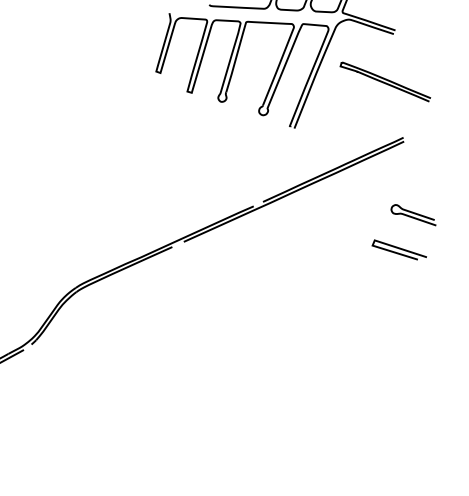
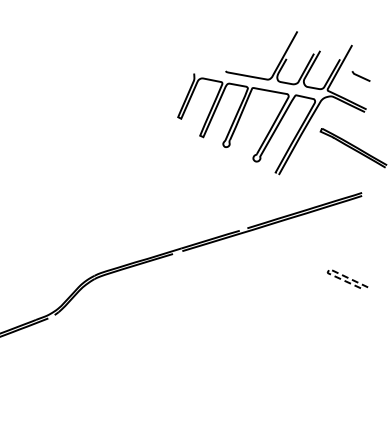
curve: (412, 213) -> (361, 252), removed
line: (374, 240) -> (329, 269), solid -> dashed

